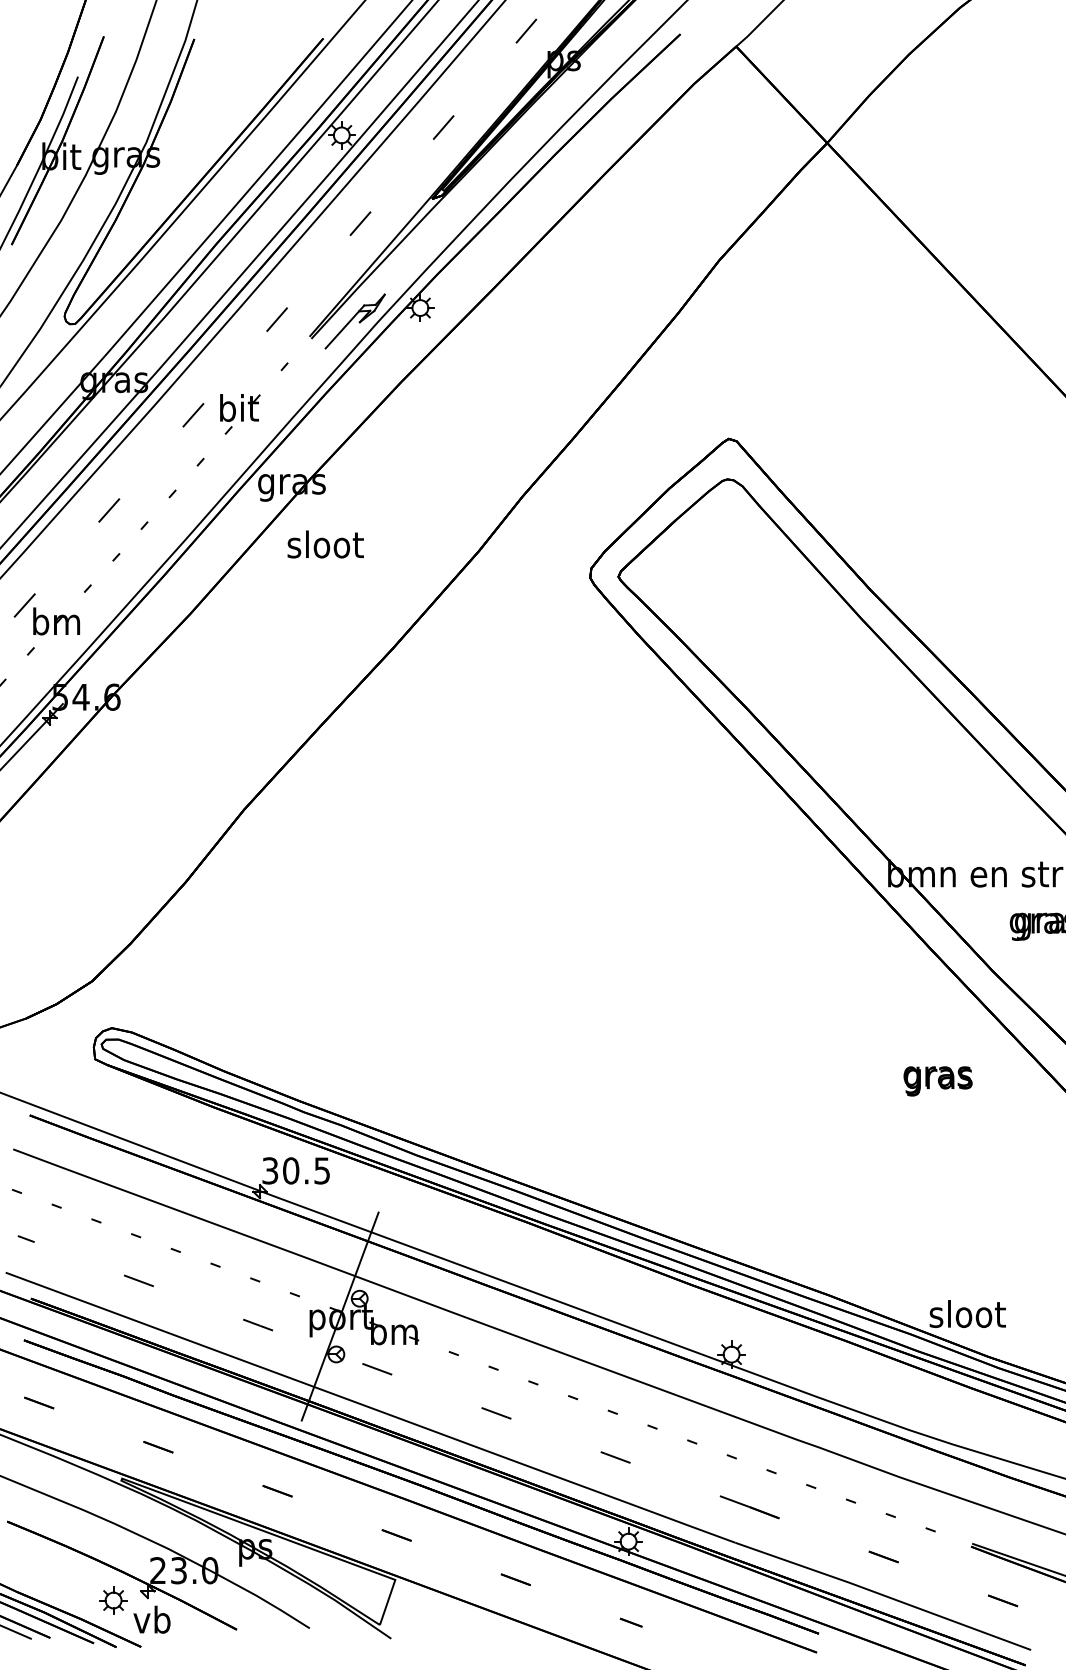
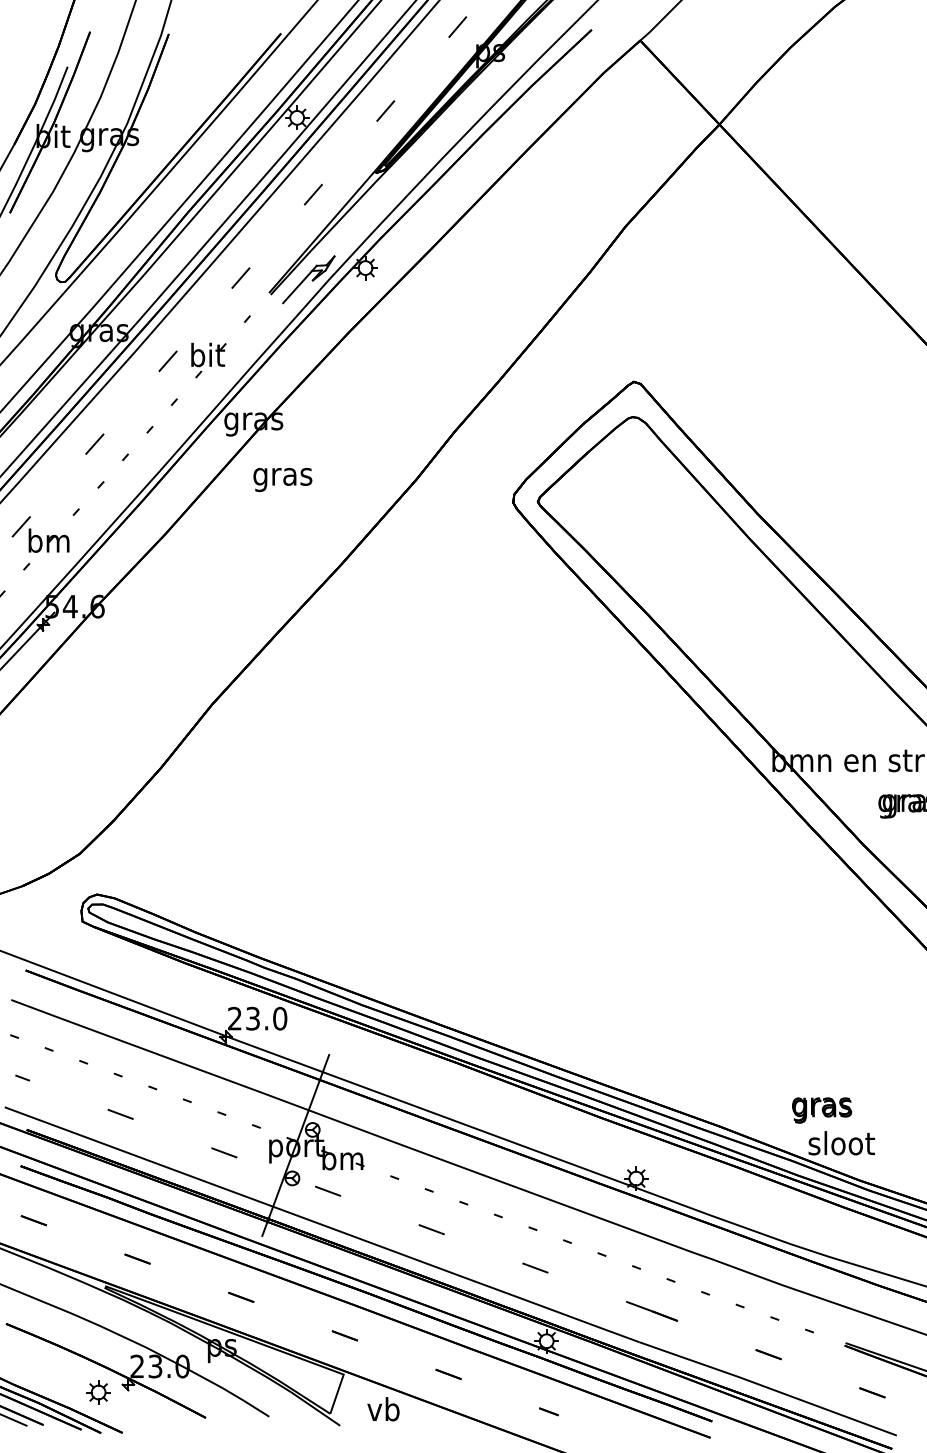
text: (325, 547) -> (282, 476), sloot -> gras
text: (937, 1081) -> (821, 1110), moved
text: (296, 1170) -> (257, 1018), 30.5 -> 23.0
text: (151, 1619) -> (383, 1409), moved

